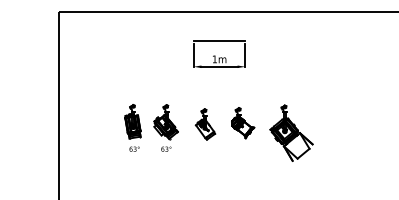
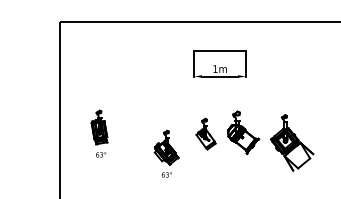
part: (243, 123) -> (244, 133), size x1.4
part: (132, 127) -> (99, 133), moved
part: (165, 127) -> (166, 153), moved

